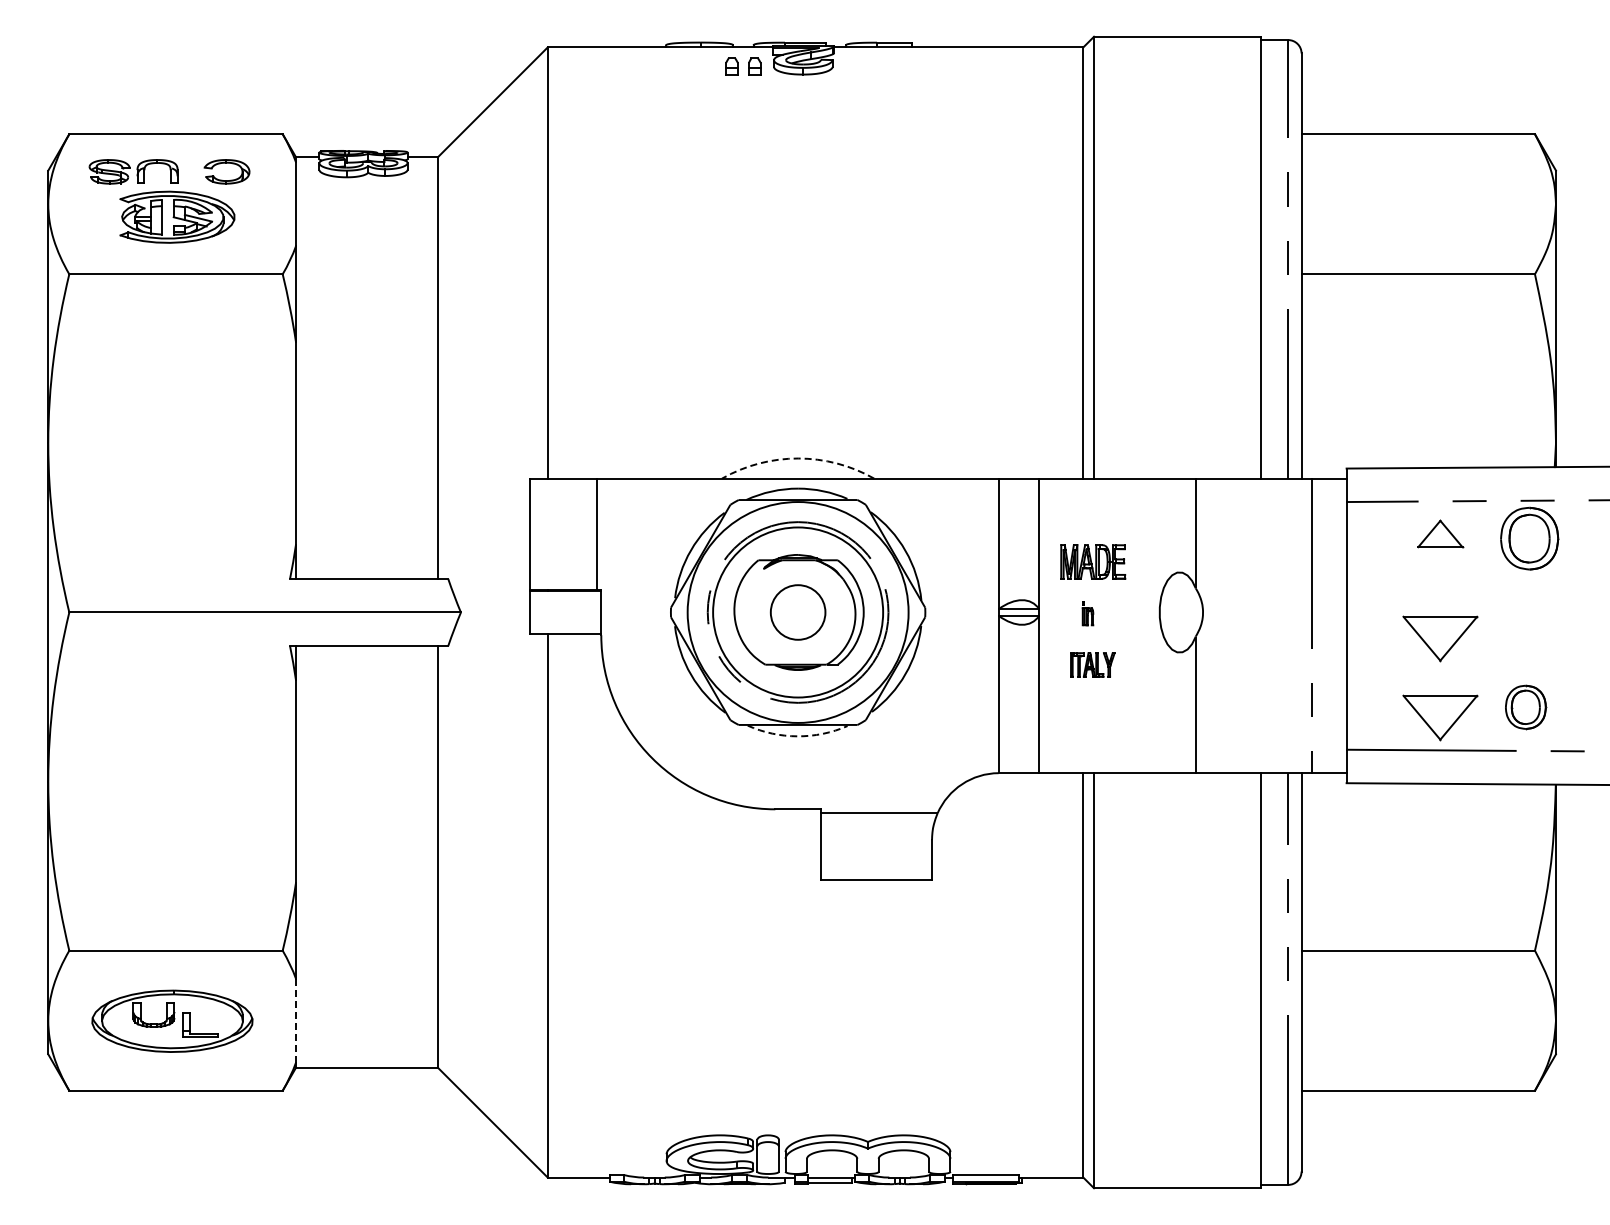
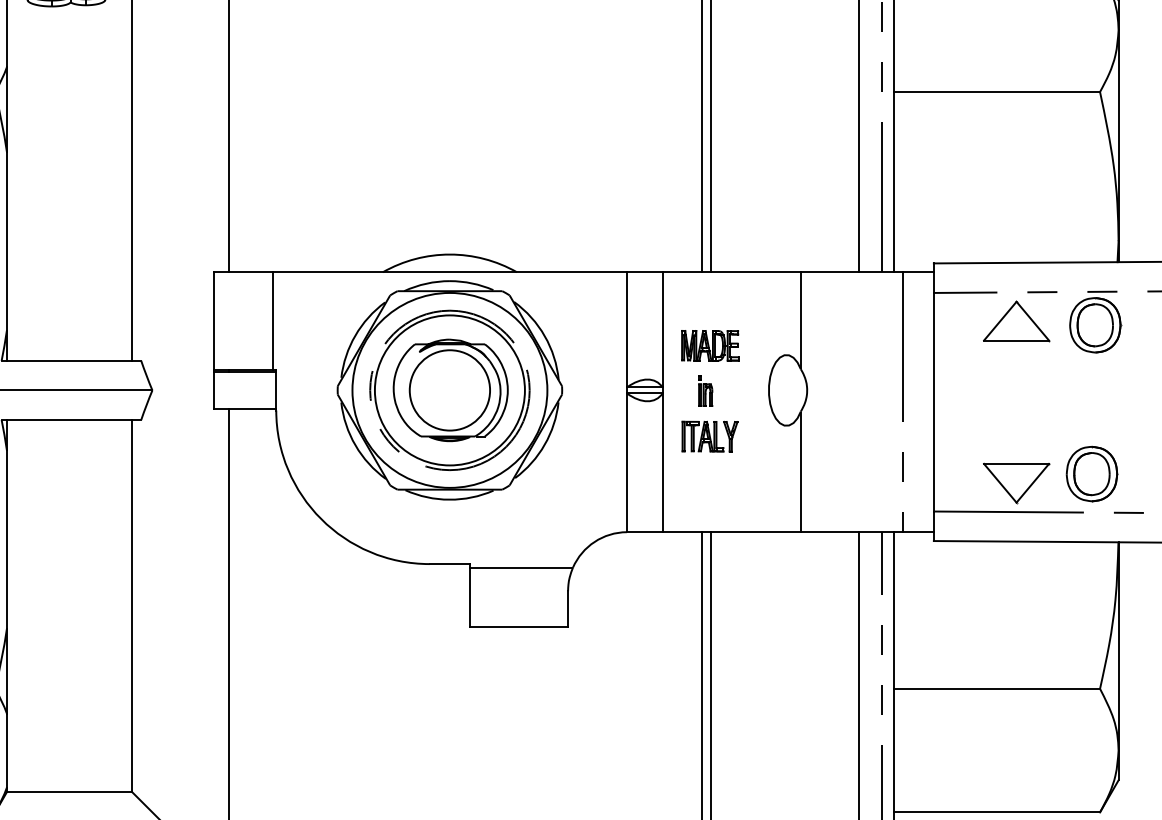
arc: (798, 458) -> (450, 254), dashed -> solid
part: (1440, 533) -> (1016, 320), size x1.67
circle: (797, 612) -> (449, 390), size x1.67
part: (1087, 613) -> (705, 391), size x1.43
part: (1440, 638) -> (1016, 413), removed
part: (1092, 664) -> (709, 436), size x1.43
part: (1525, 707) -> (1091, 474), size x1.43
arc: (797, 736) -> (449, 499), dashed -> solid
line: (296, 1020) -> (7, 750), dashed -> solid

